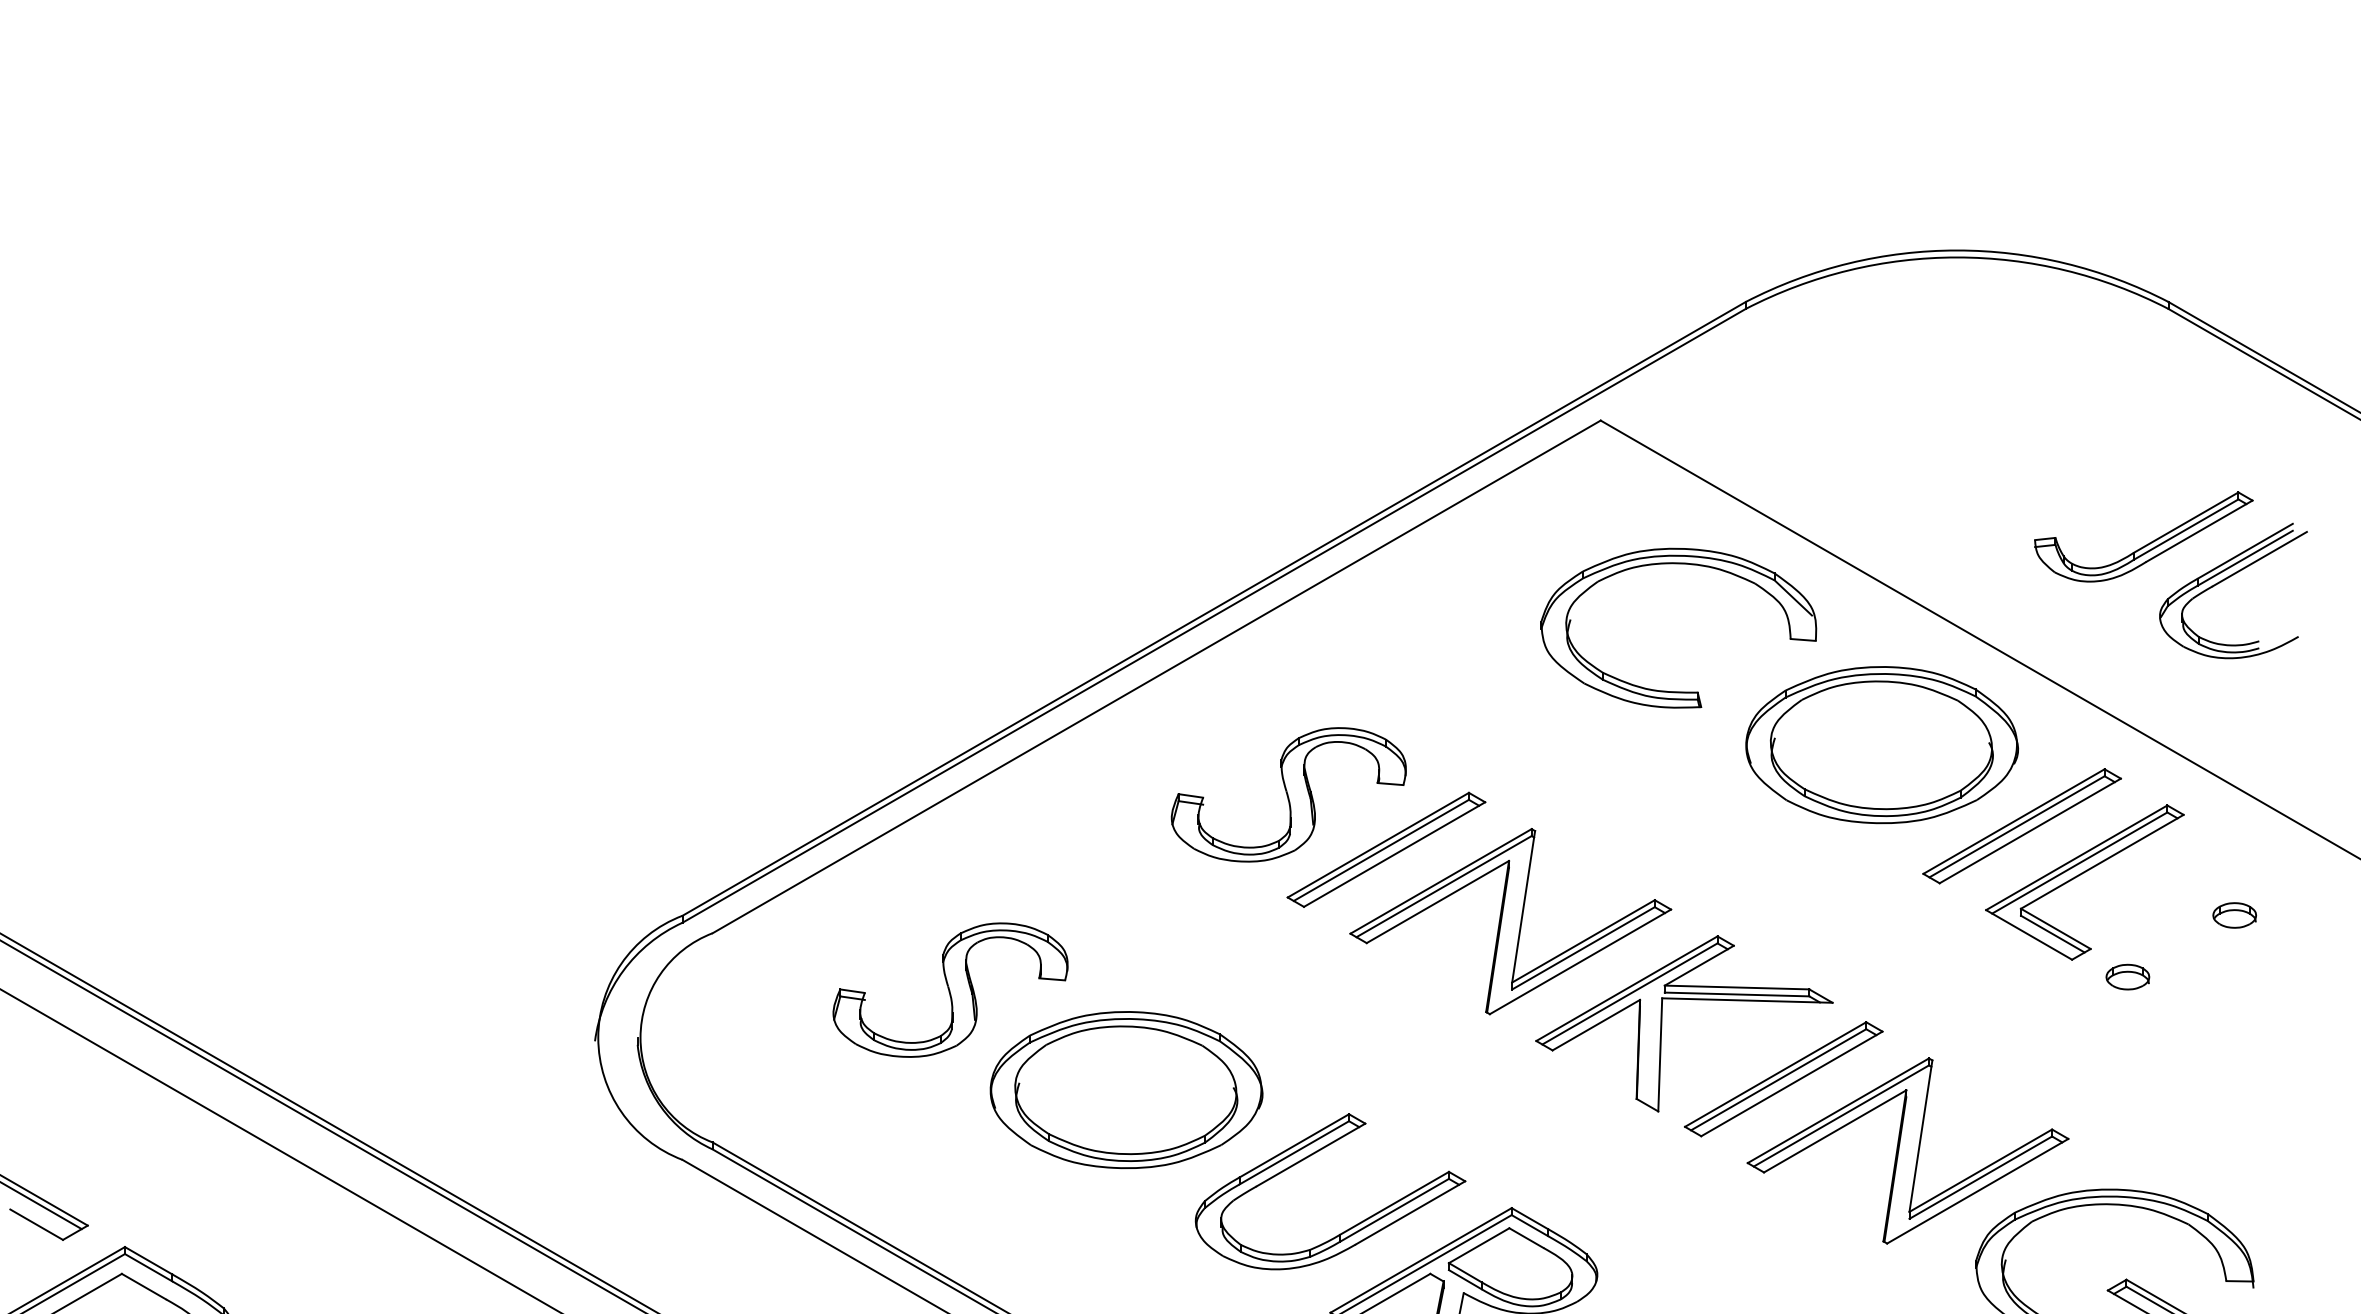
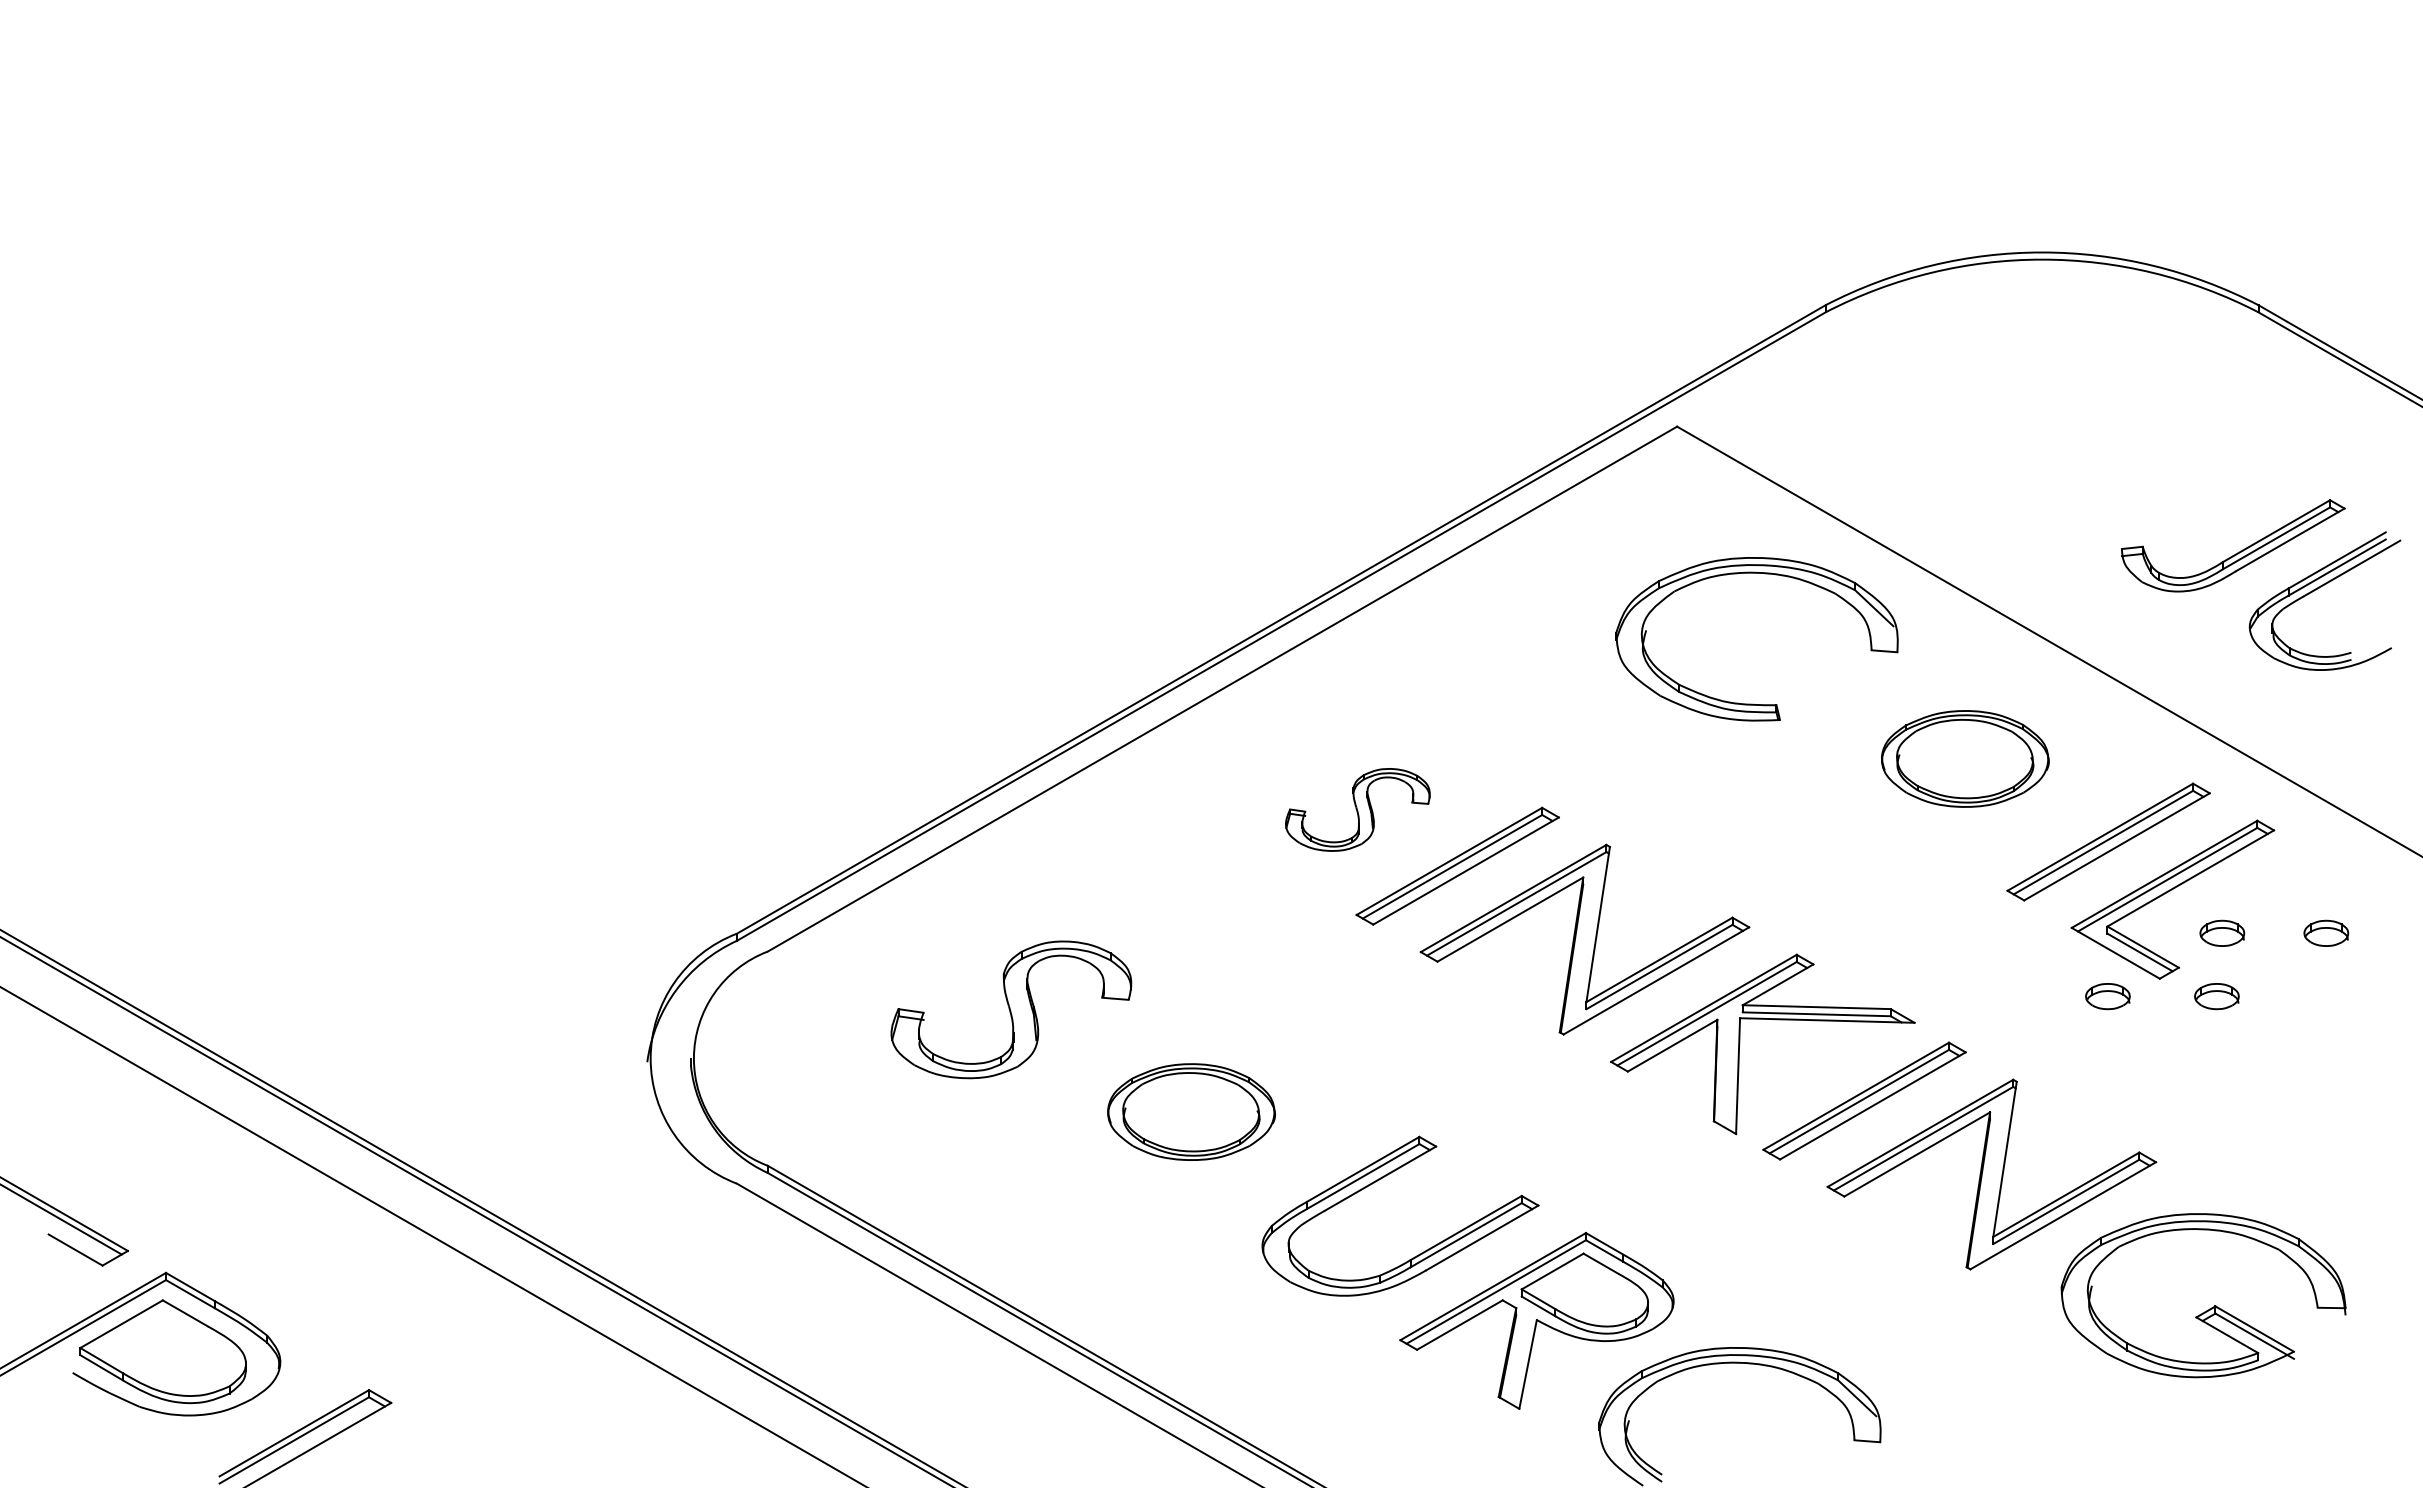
part: (1882, 744) -> (1965, 758), size x0.6
part: (1288, 794) -> (1357, 809), size x0.6
part: (2133, 914) -> (2222, 932), added
part: (2021, 977) -> (2107, 996), added
part: (1126, 1089) -> (1191, 1111), size x0.6

